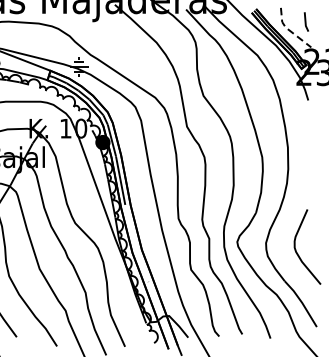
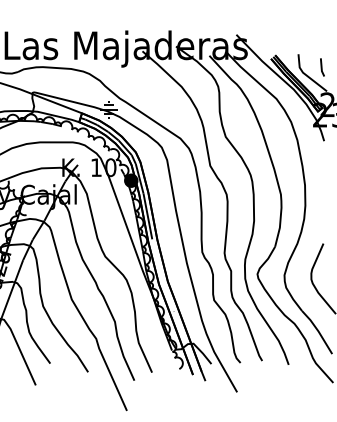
line: (289, 30) -> (306, 75), dashed -> solid

